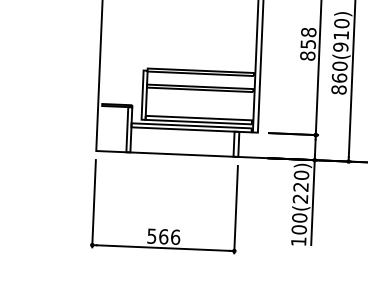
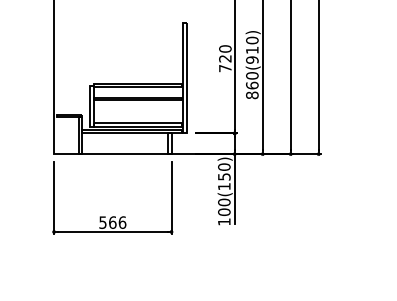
text: (308, 43) -> (225, 58), 858 -> 720
text: (301, 192) -> (224, 181), 100(220) -> 100(150)

